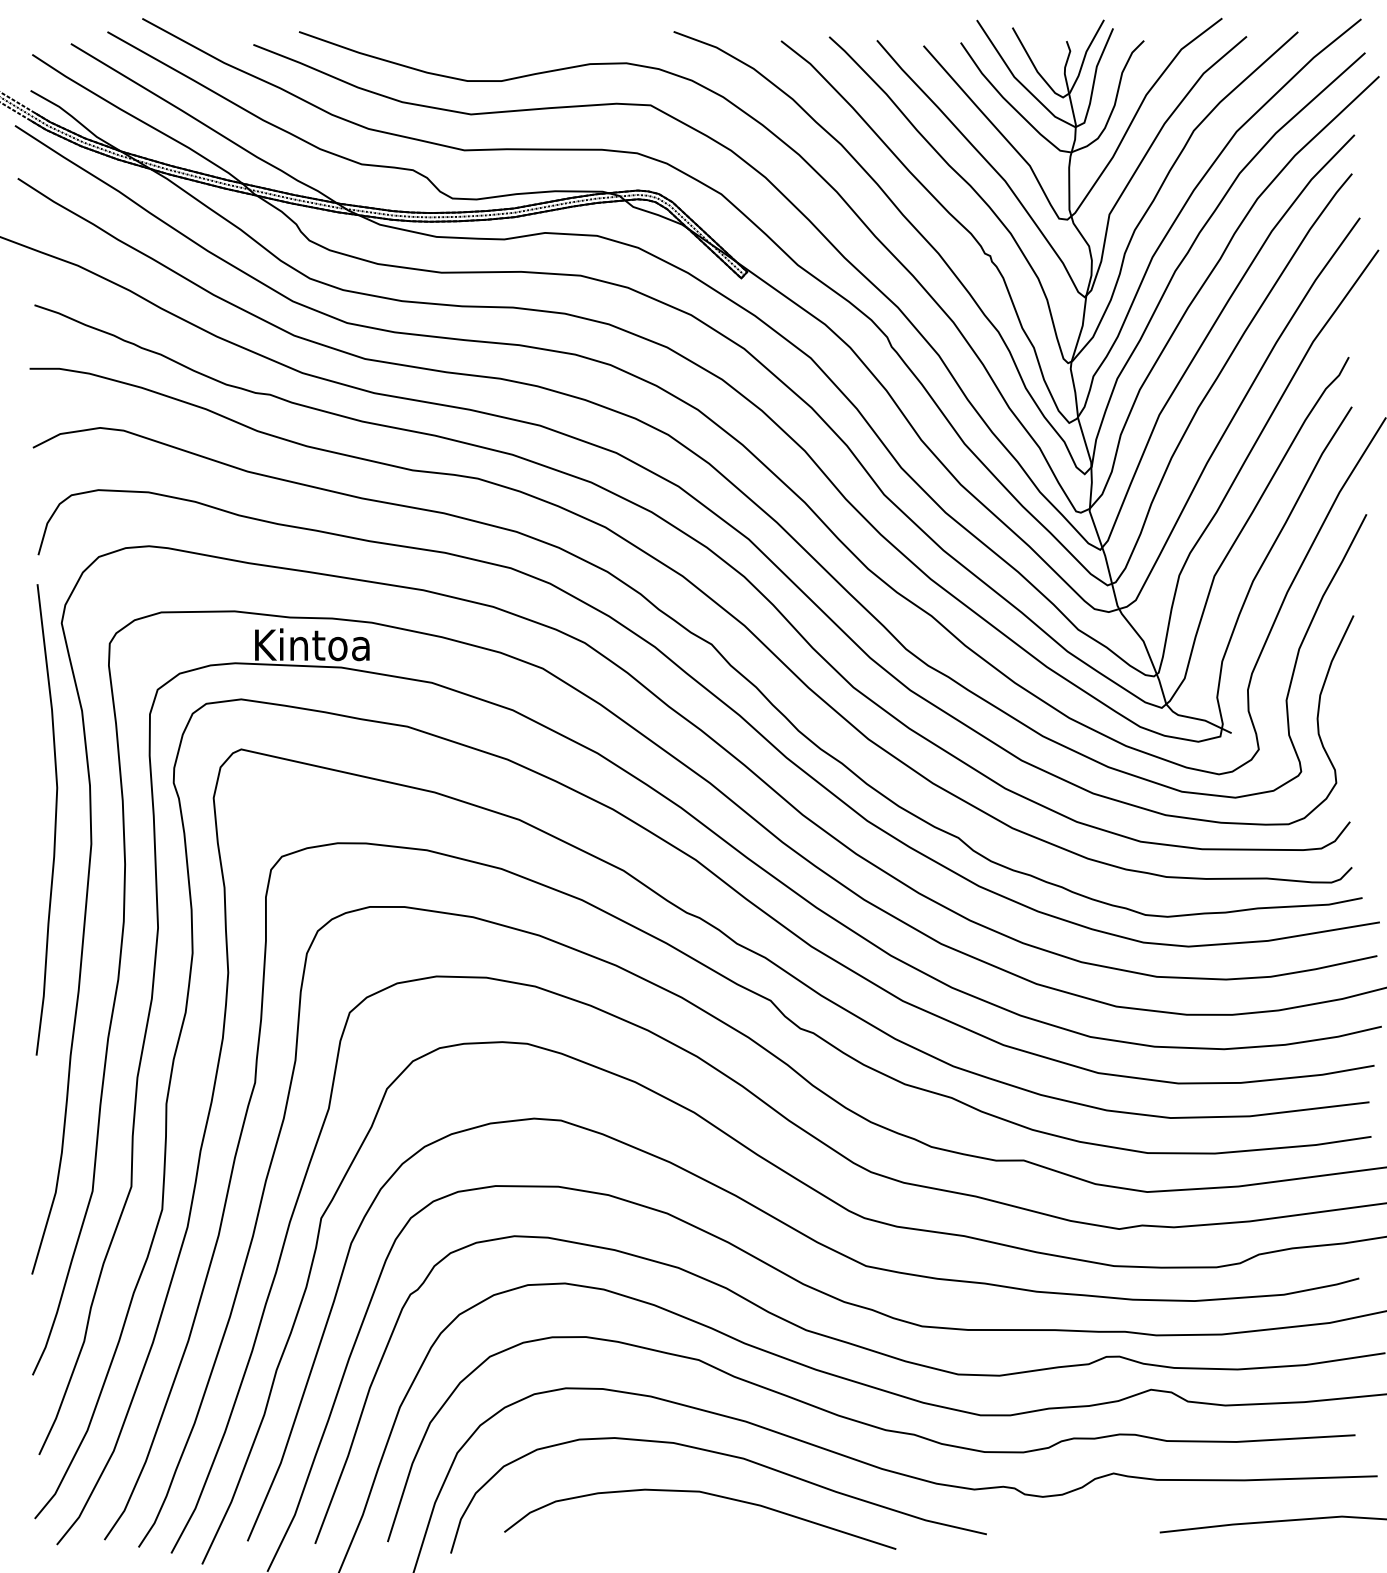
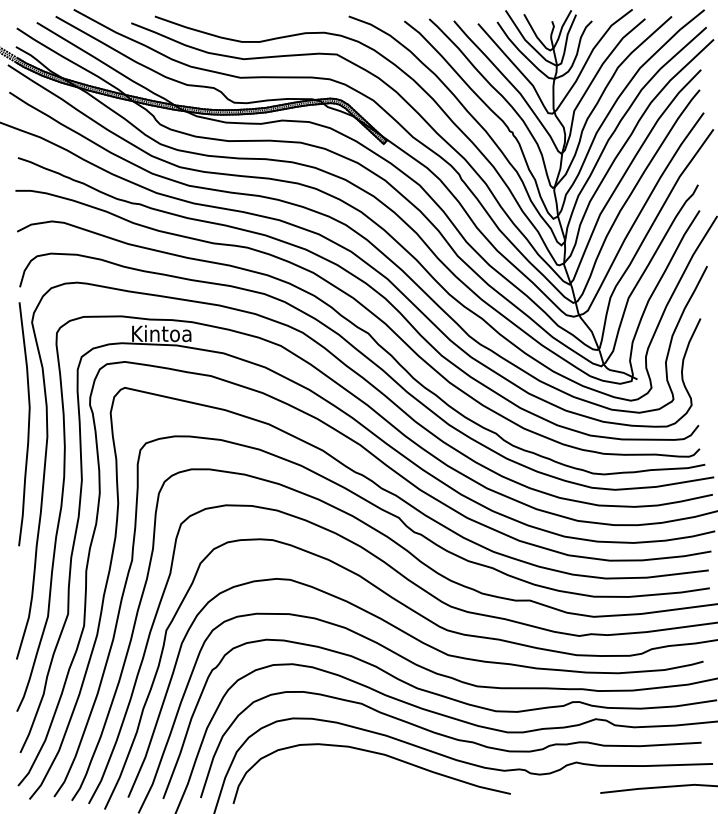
curve: (702, 1494) -> (363, 773), removed

